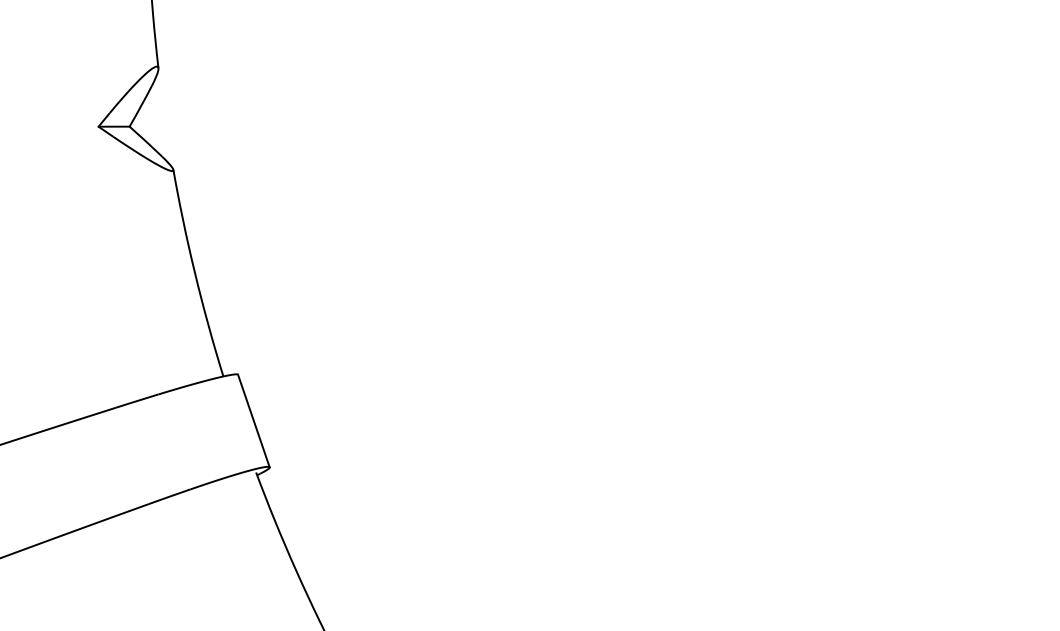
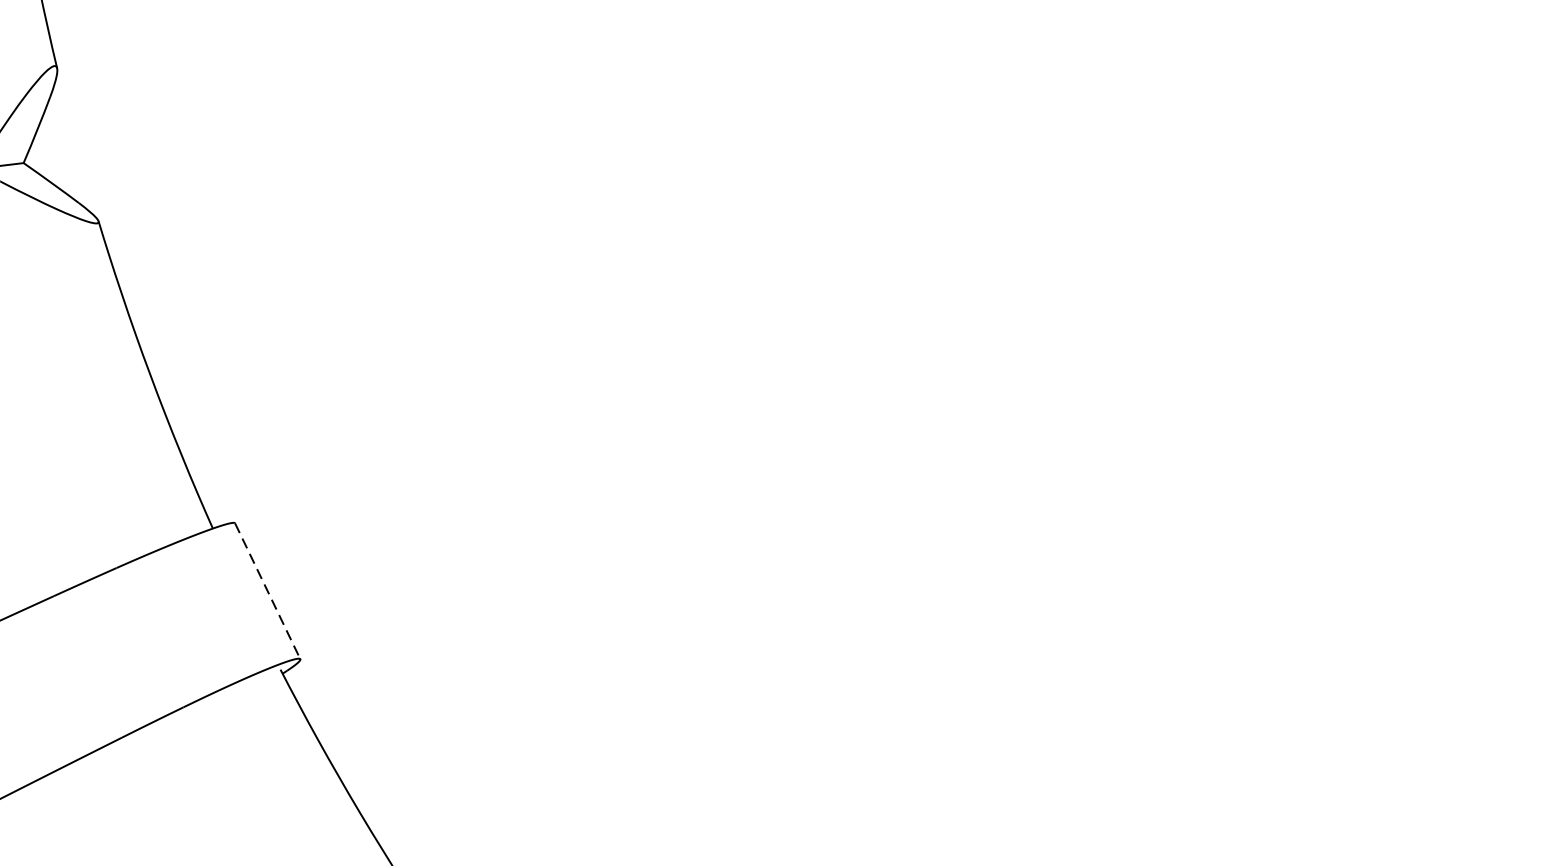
line: (253, 421) -> (267, 592), solid -> dashed

